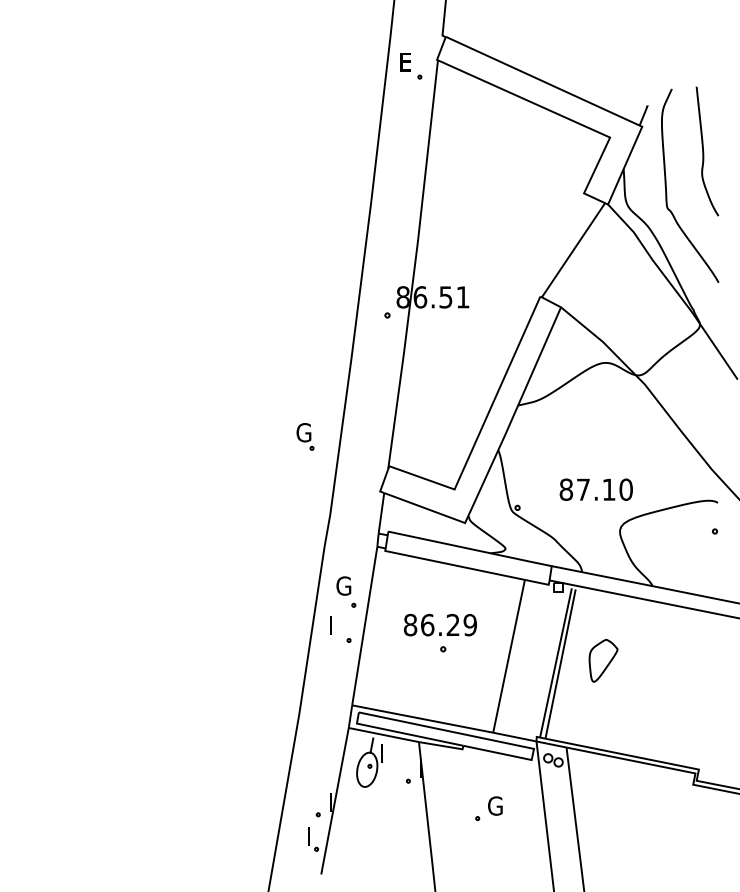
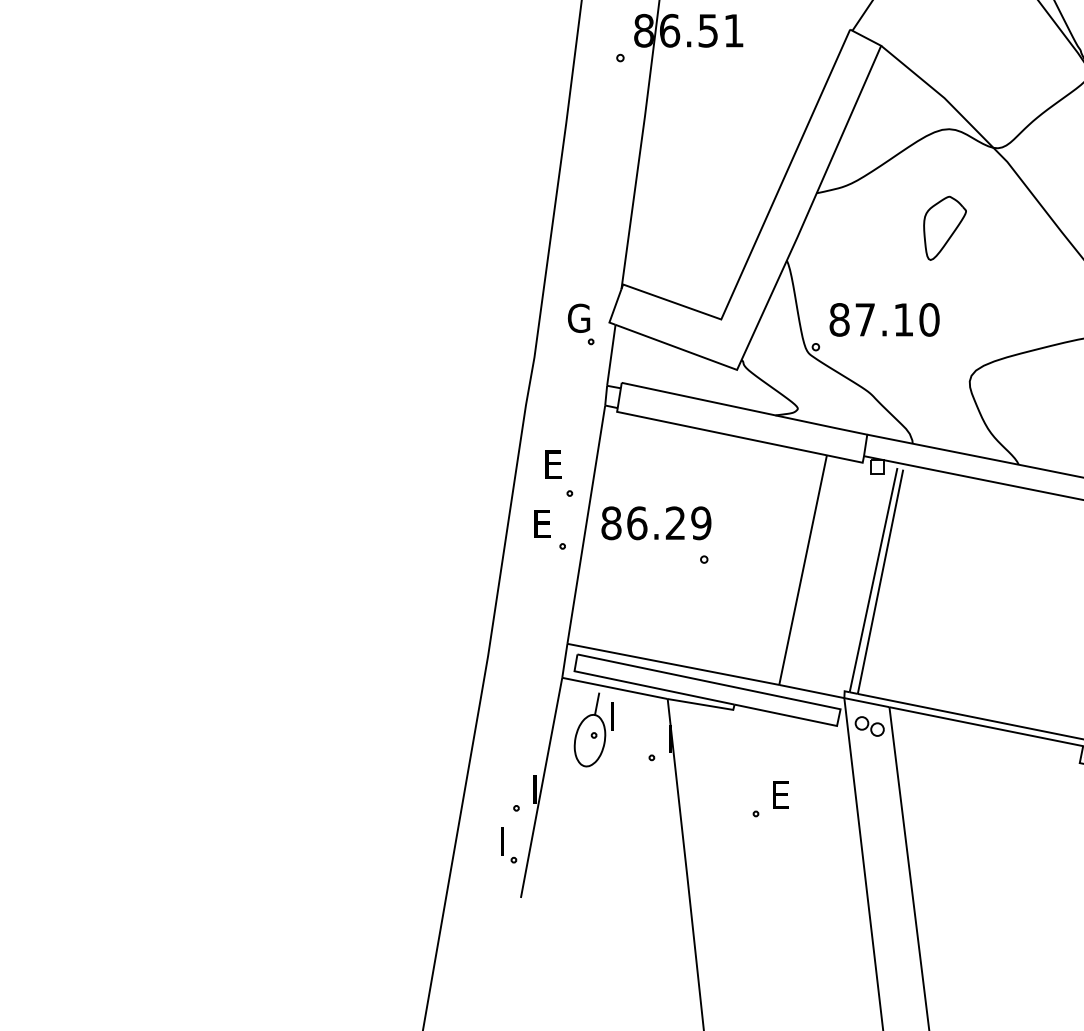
part: (305, 436) -> (581, 324), moved
text: (595, 489) -> (883, 319), moved
text: (343, 585) -> (554, 463), G -> E
text: (440, 624) -> (656, 522), moved
text: (336, 625) -> (543, 523), I -> E
curve: (608, 662) -> (952, 230), moved
text: (495, 805) -> (782, 794), G -> E

